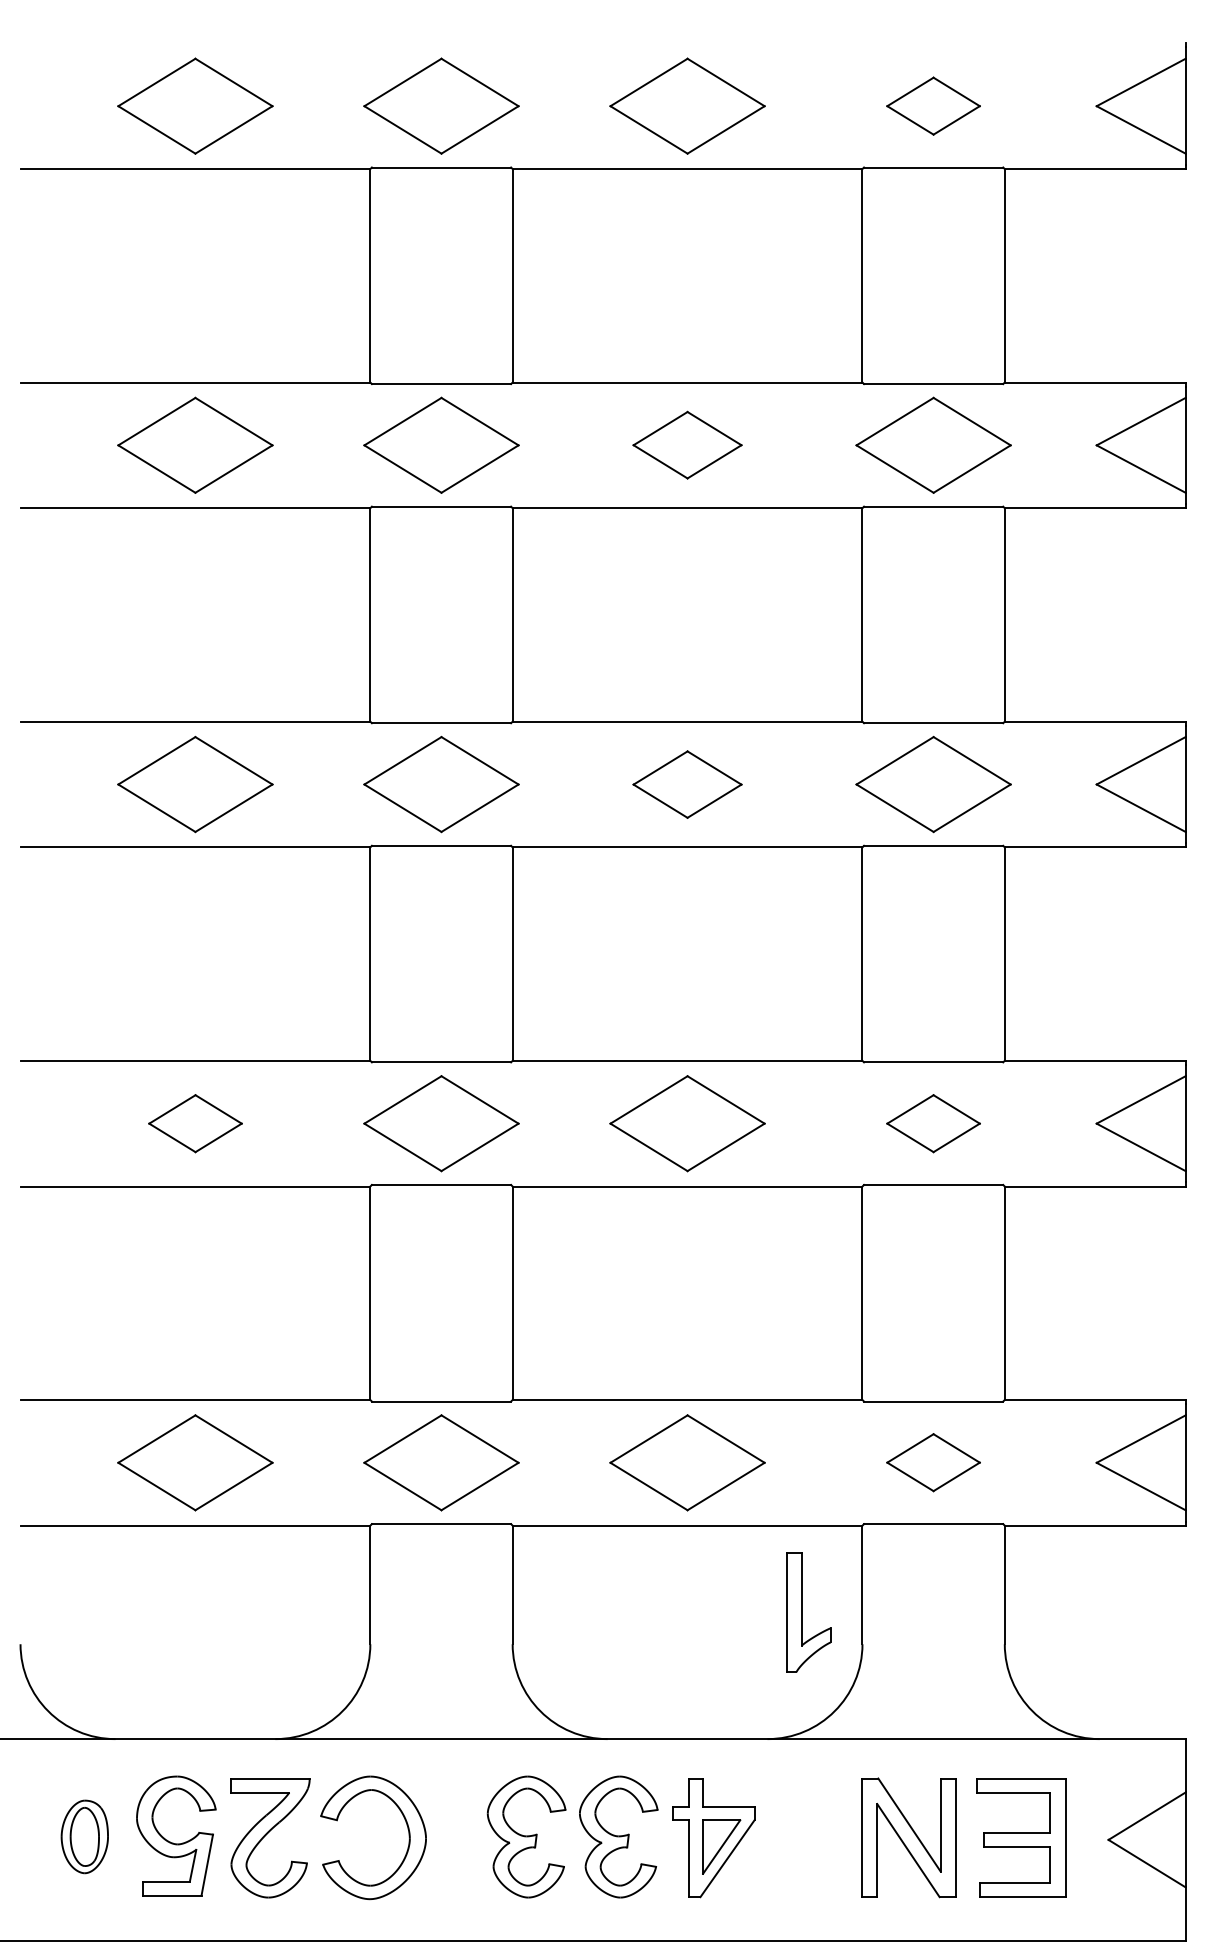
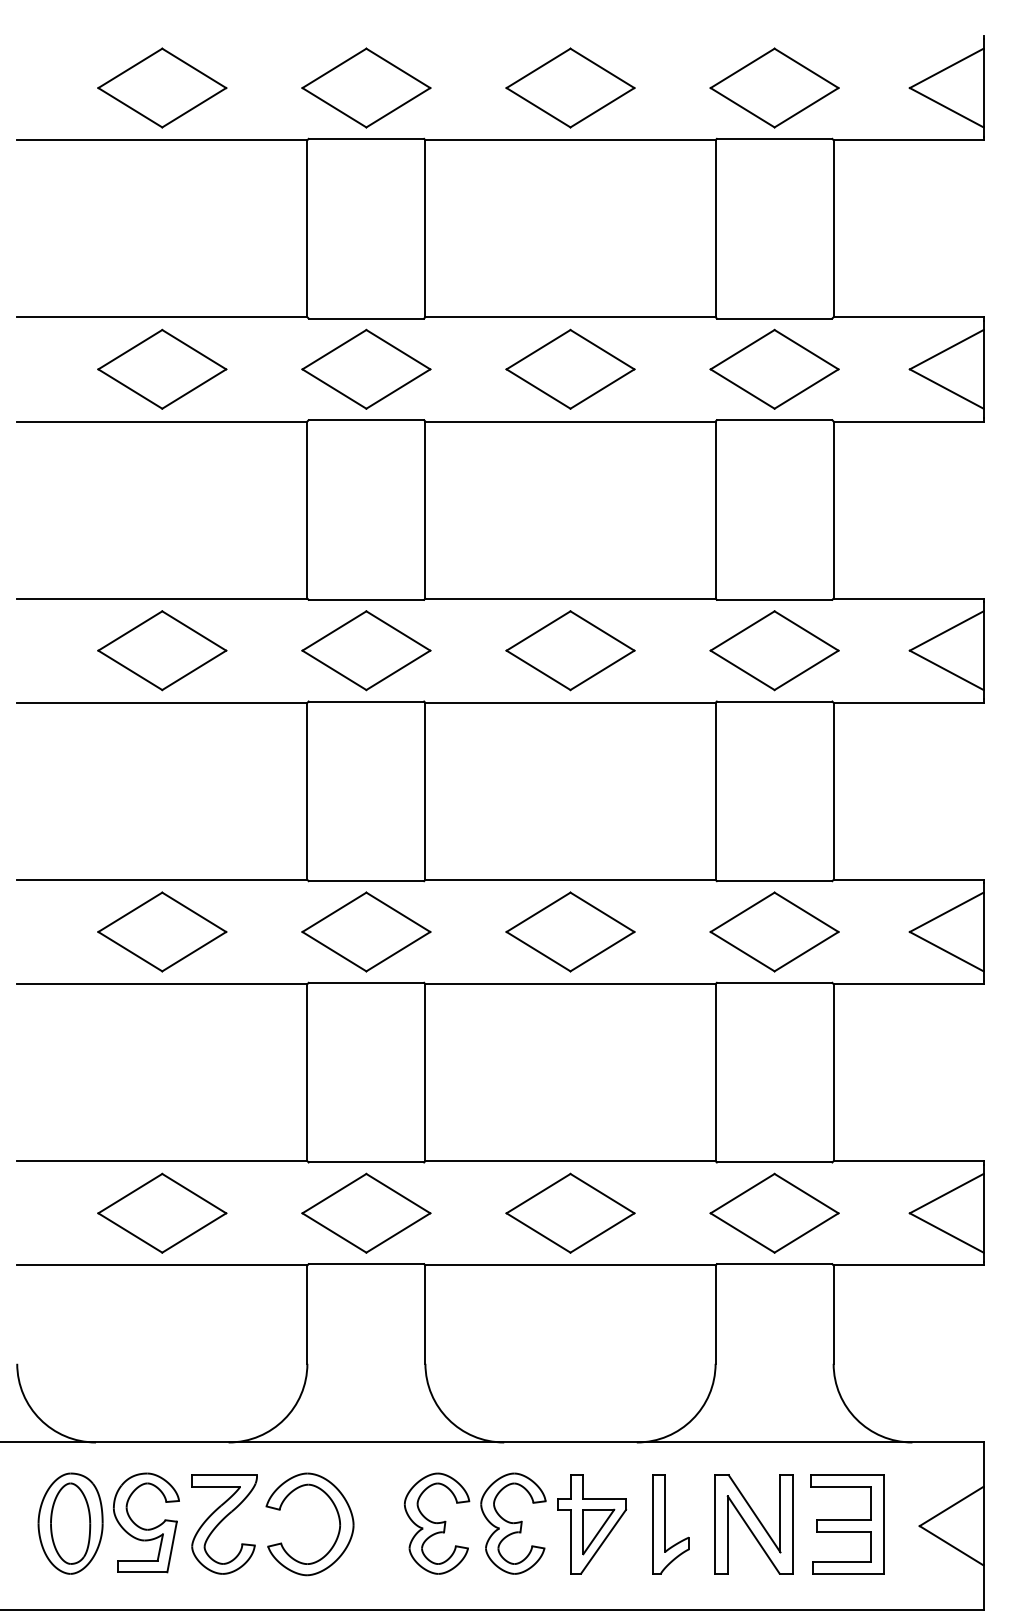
part: (933, 105) -> (774, 87), size x1.67
part: (687, 444) -> (570, 368), size x1.43
part: (687, 784) -> (570, 650), size x1.43
part: (195, 1123) -> (162, 931), size x1.67
part: (933, 1123) -> (774, 931), size x1.67
part: (933, 1461) -> (774, 1212), size x1.67
part: (808, 1612) -> (670, 1524), moved
part: (84, 1836) -> (70, 1523), size x1.67

